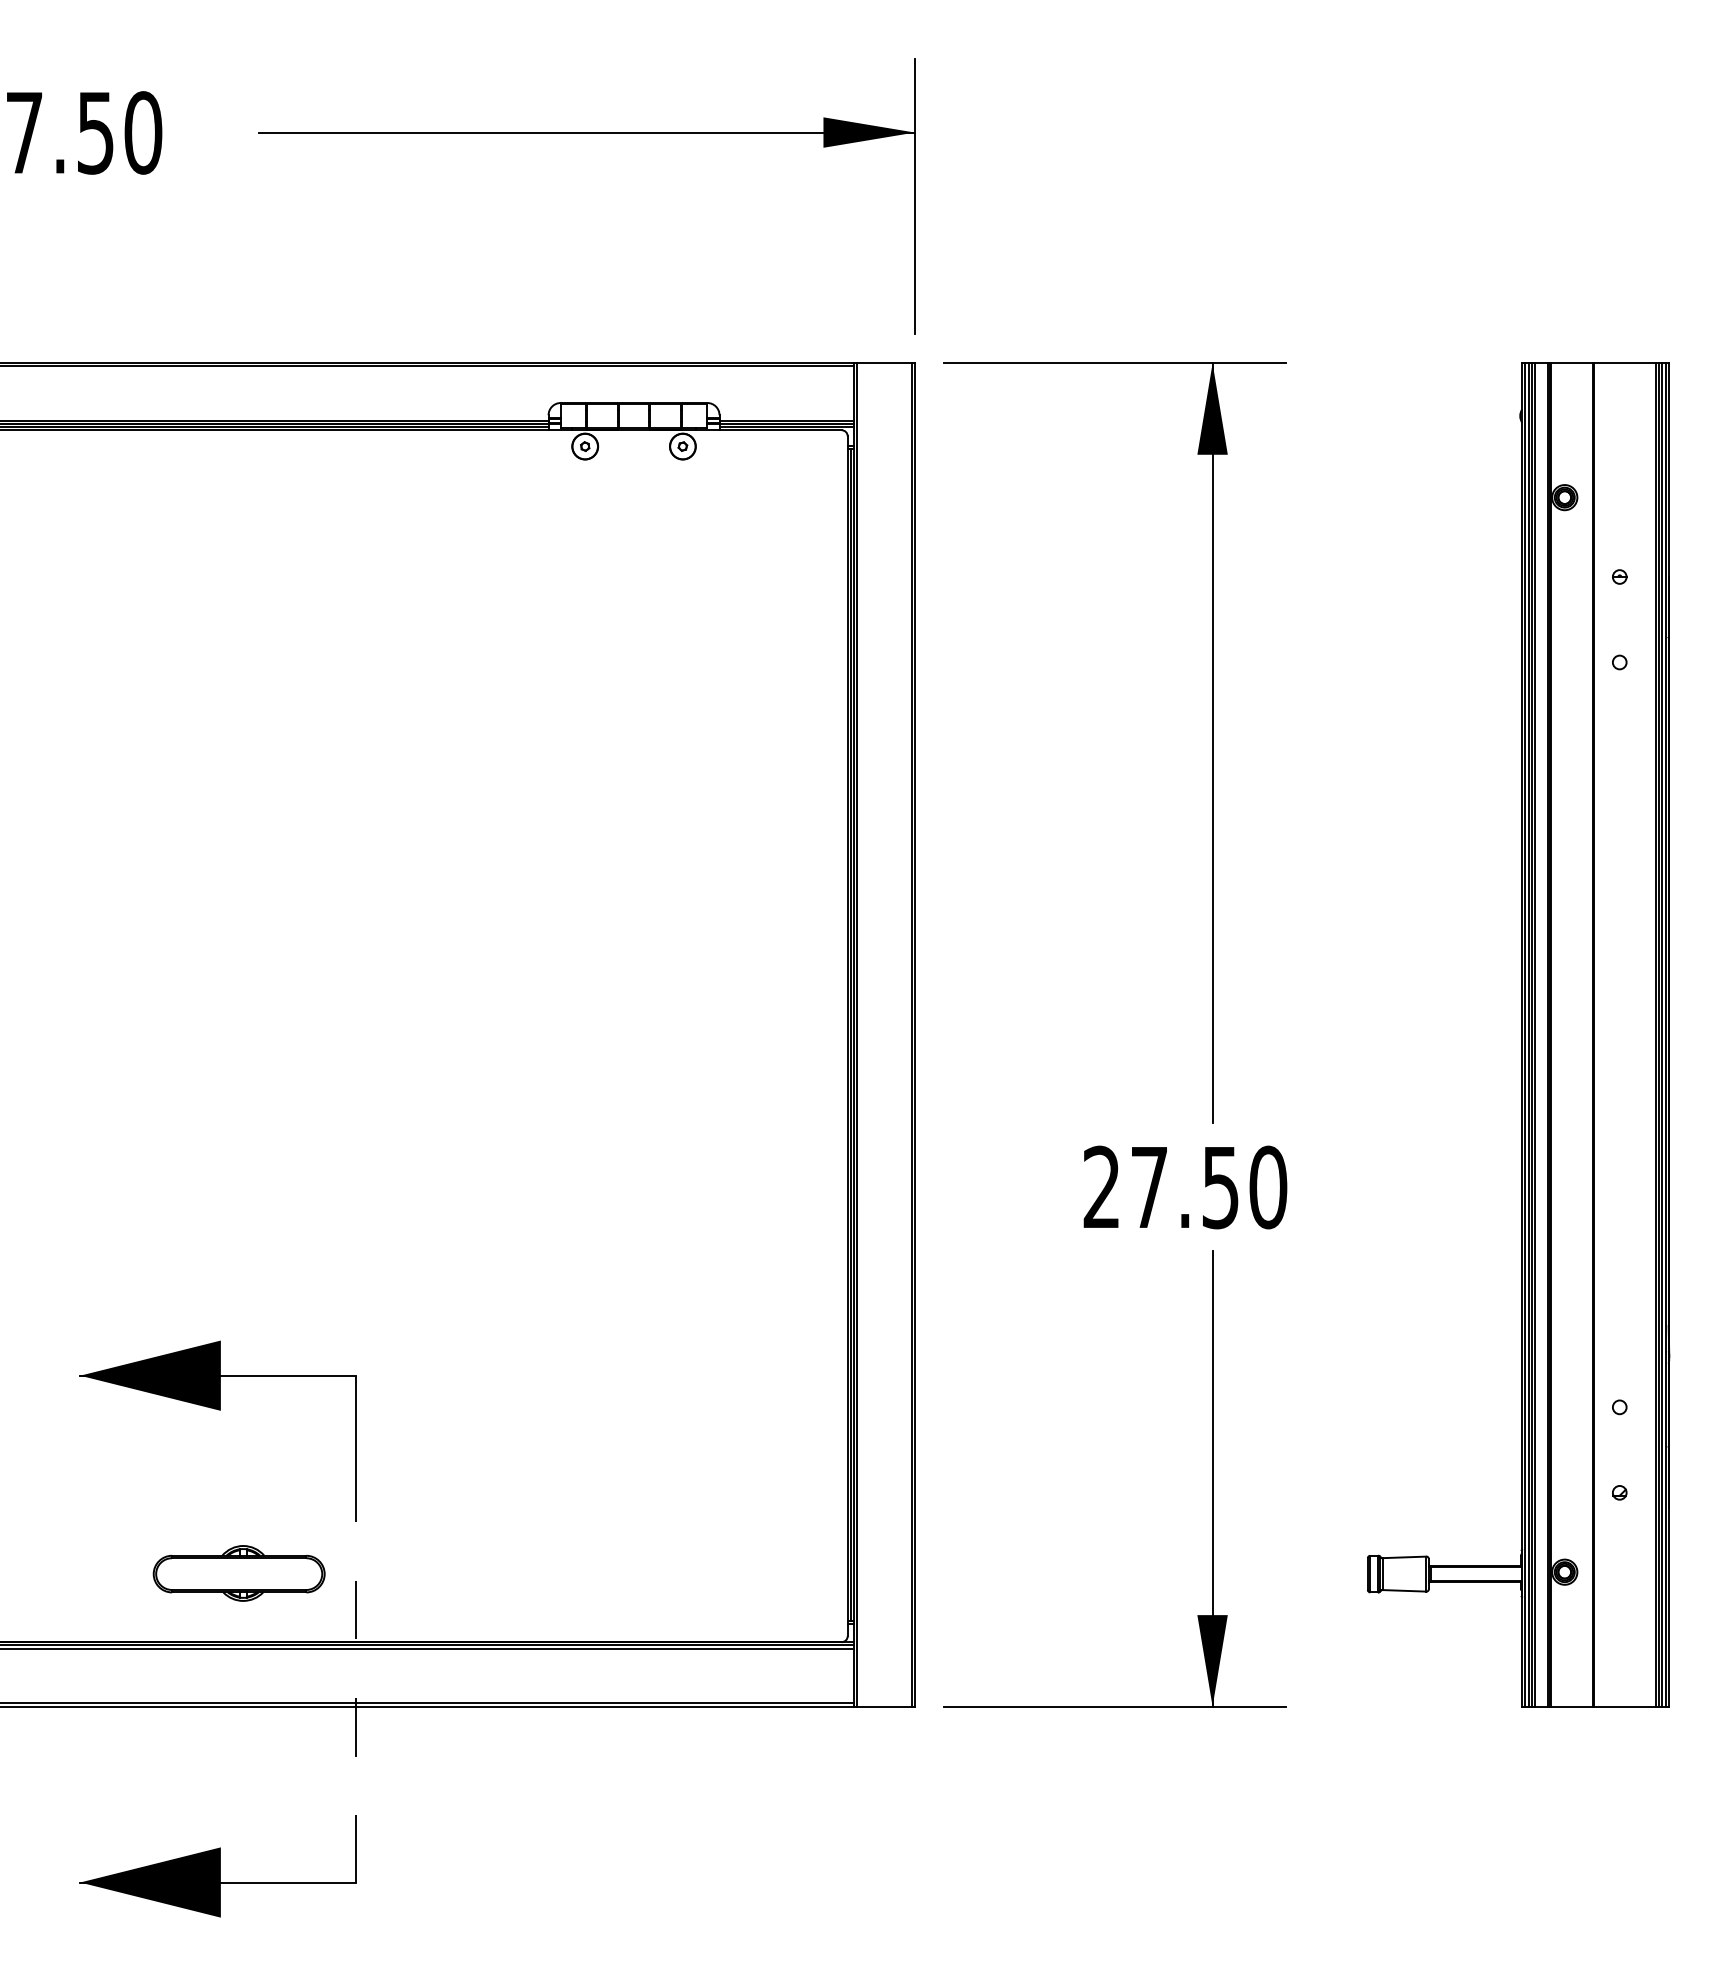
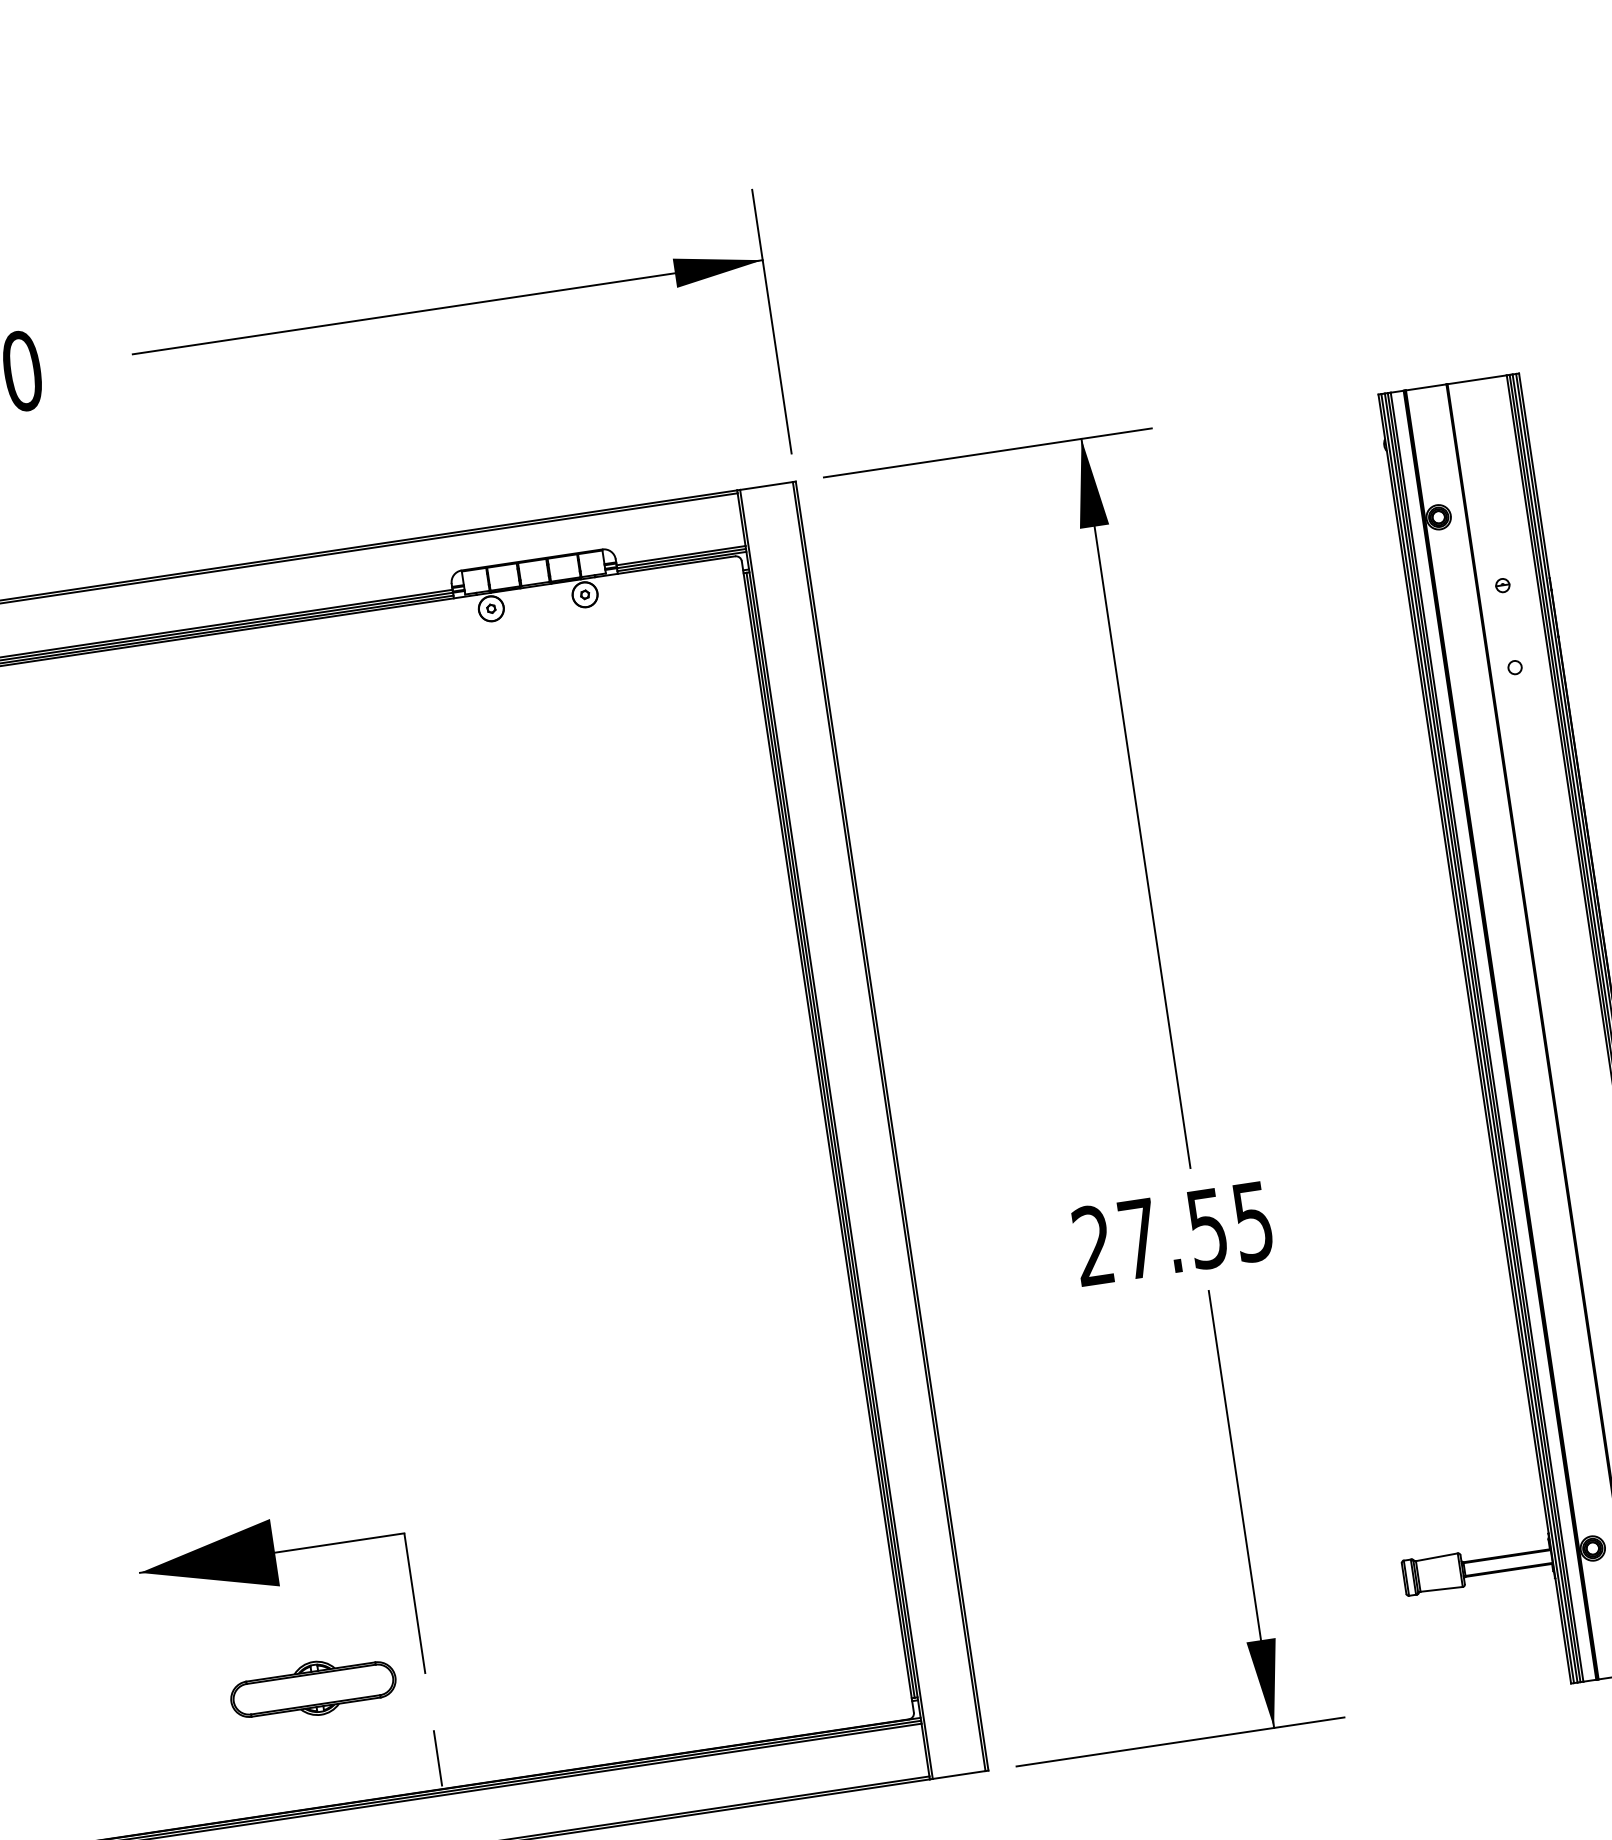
text: (1268, 1187) -> (1253, 1221), 27.50 -> 27.55
part: (238, 1573) -> (312, 1689), moved

